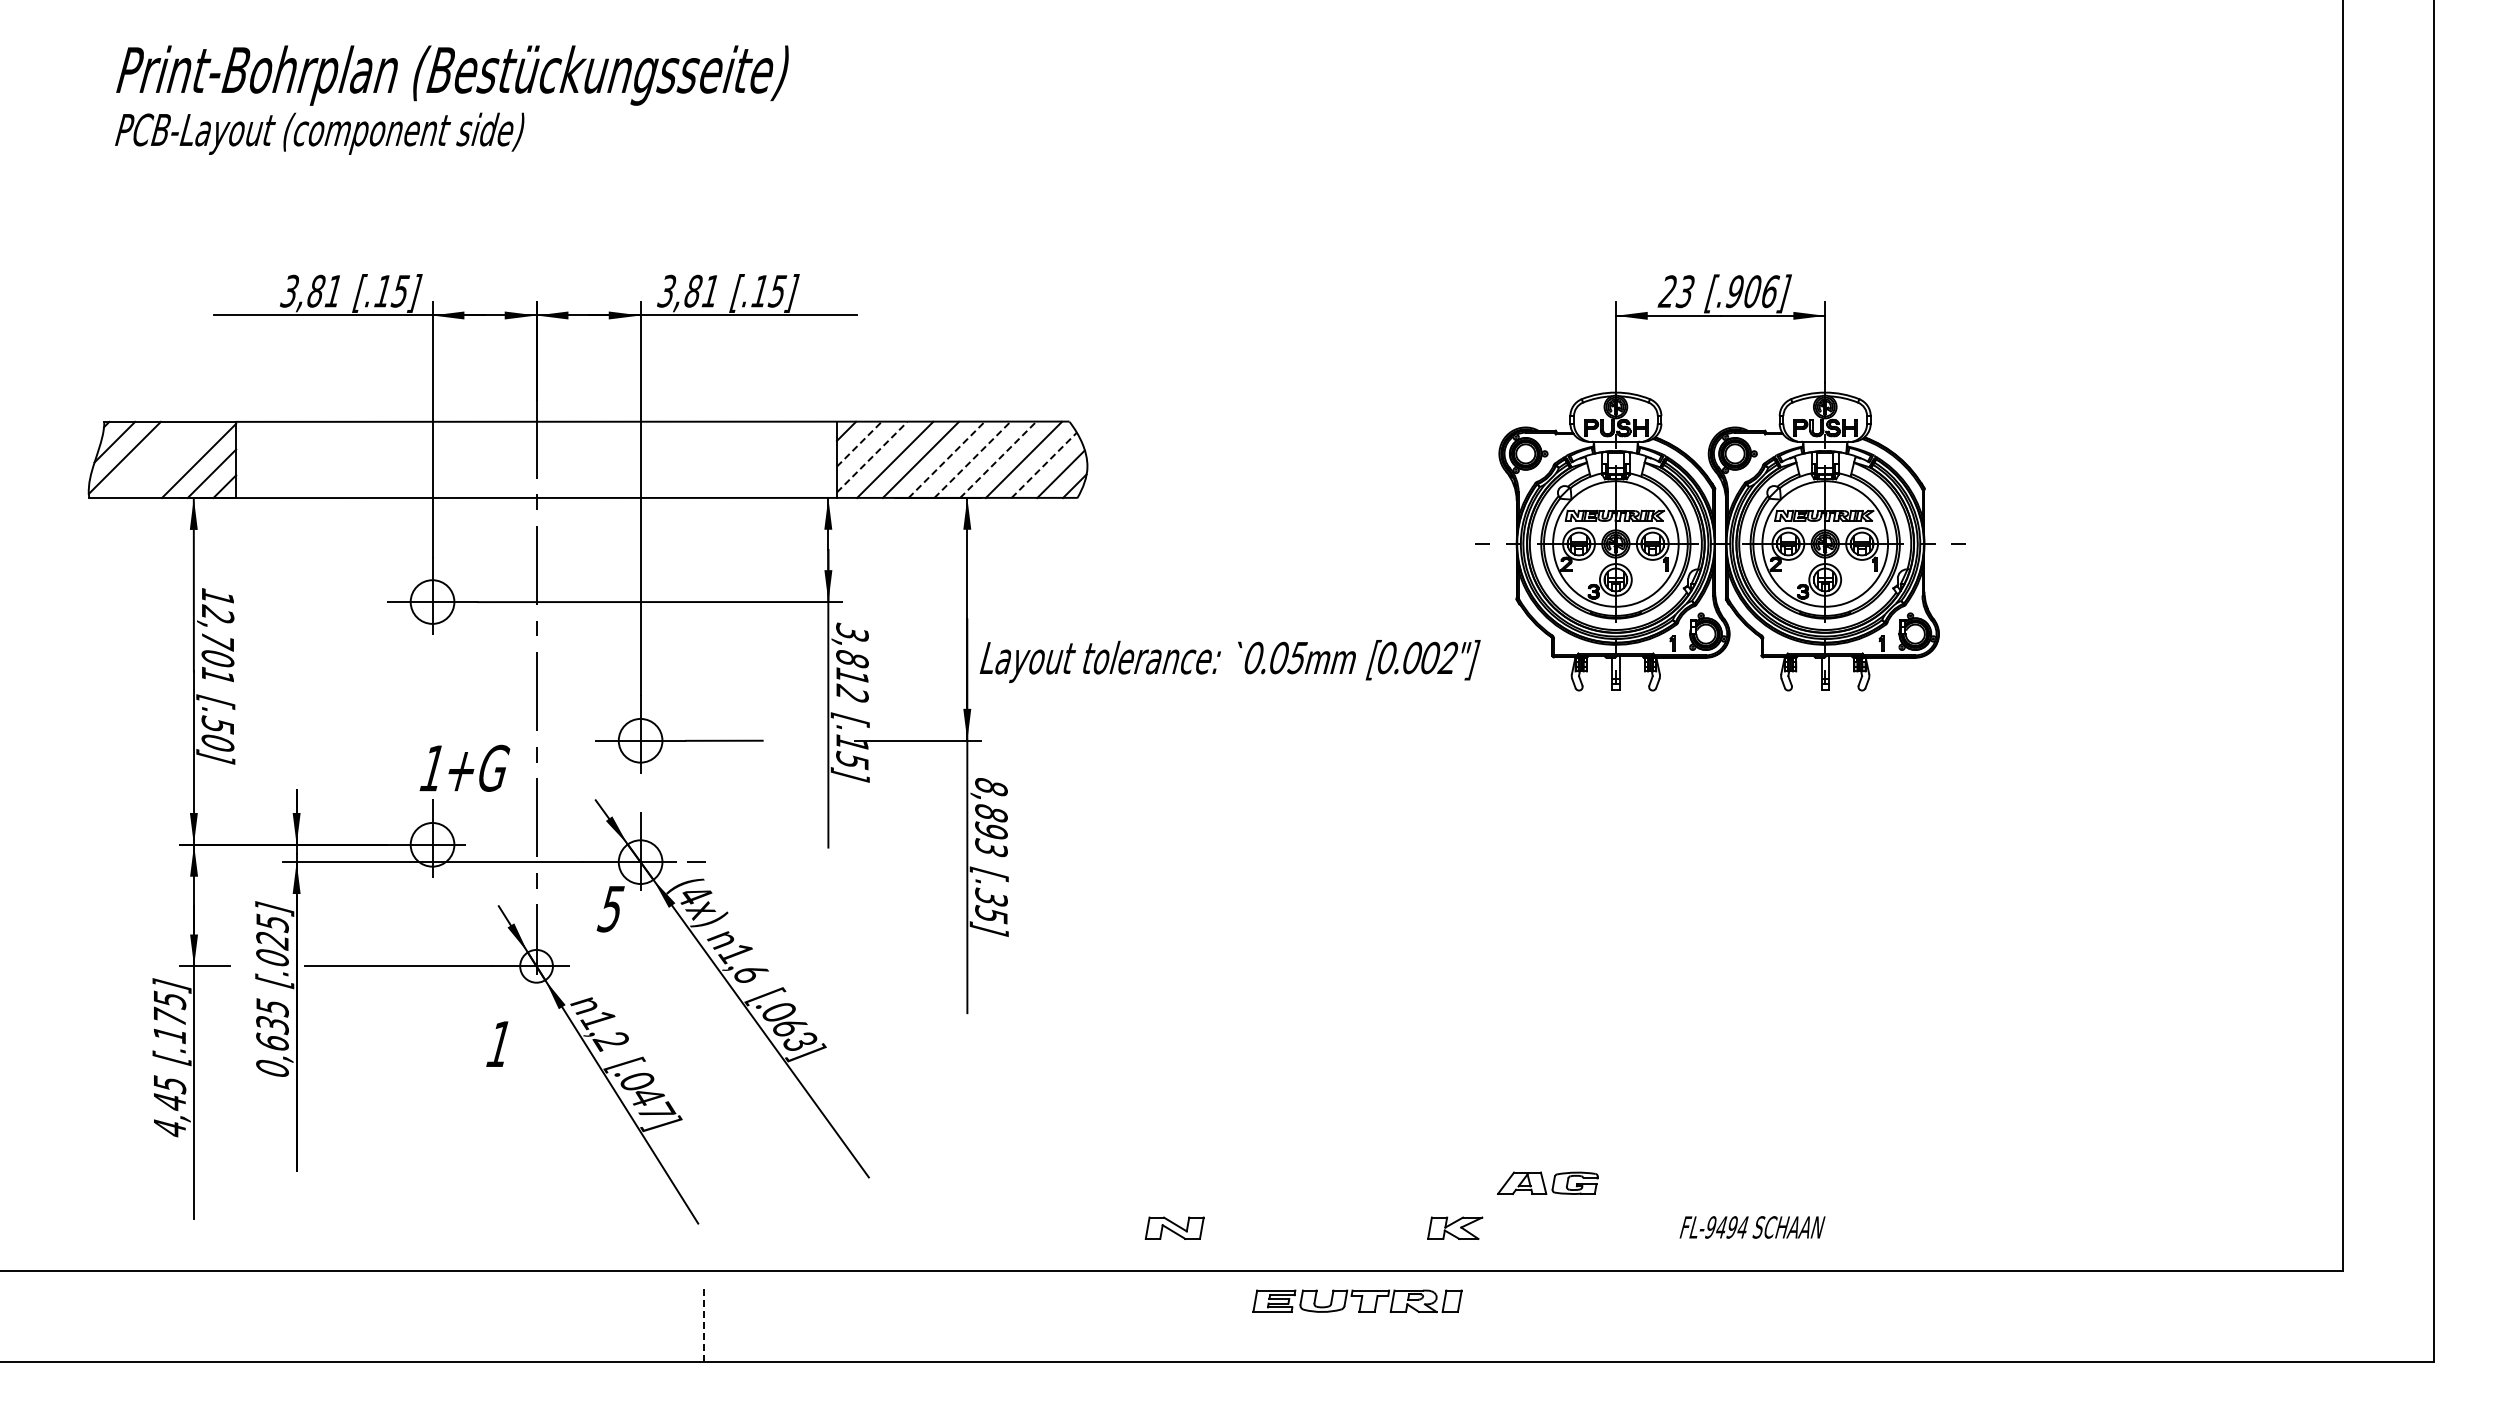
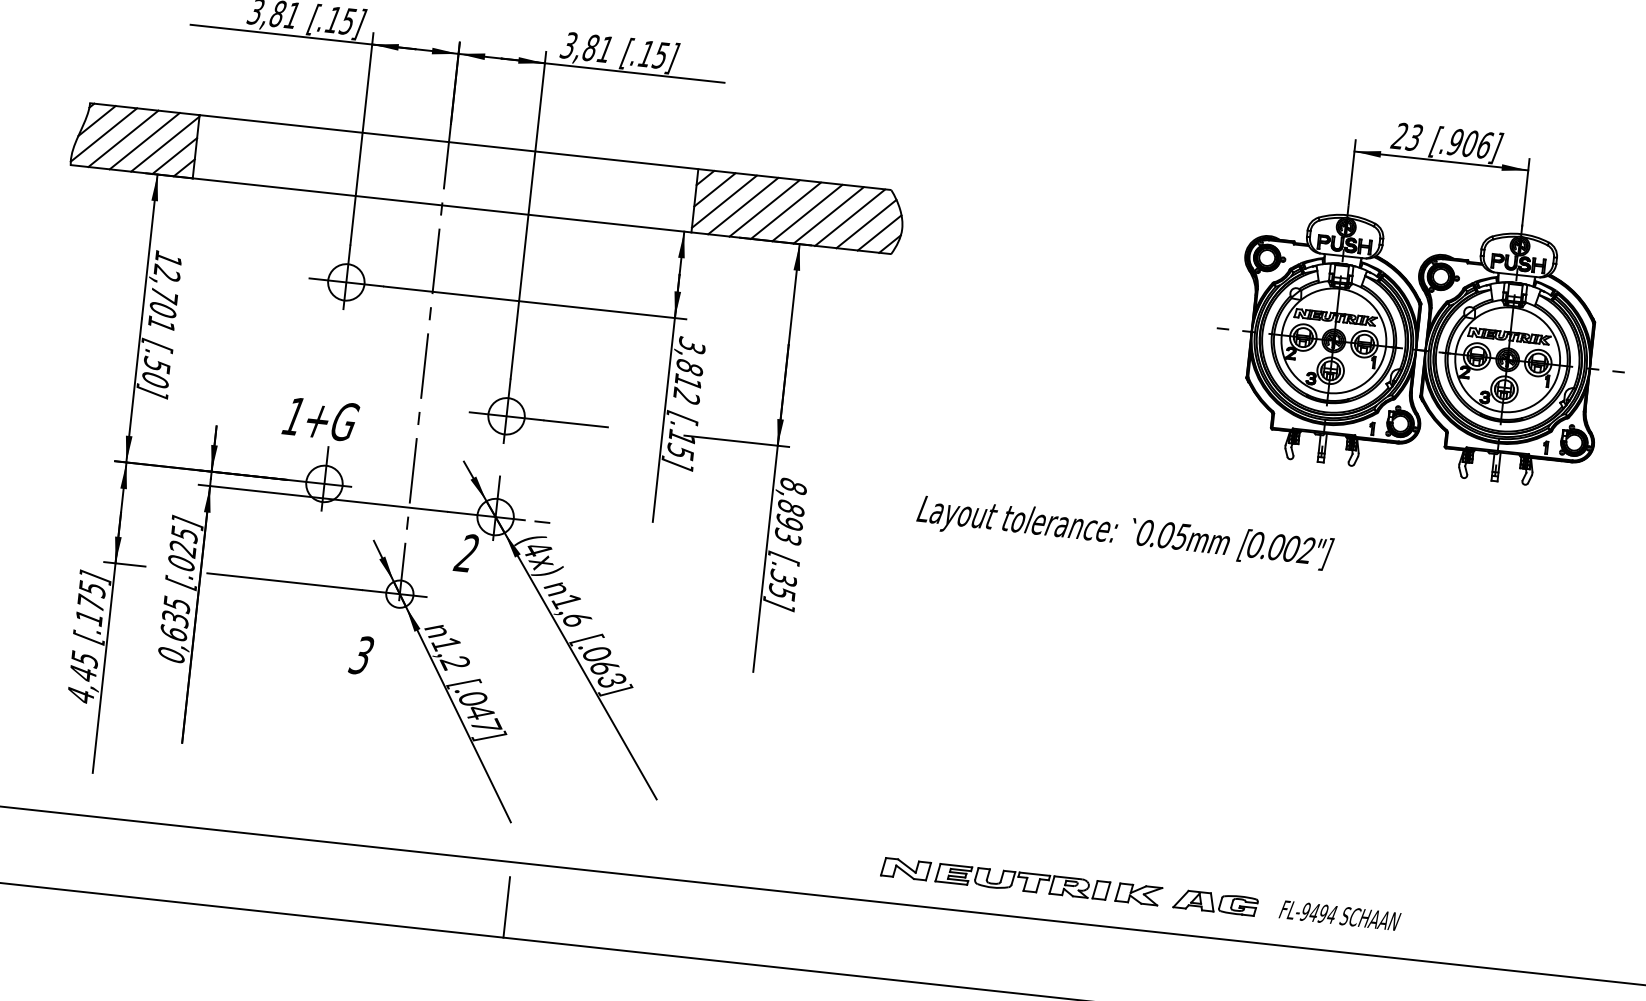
line: (859, 444) -> (714, 190), dashed -> solid
line: (872, 457) -> (724, 202), dashed -> solid
line: (148, 459) -> (123, 138), added
line: (174, 459) -> (145, 140), added
line: (946, 459) -> (785, 210), dashed -> solid
line: (972, 459) -> (807, 212), dashed -> solid
line: (998, 459) -> (829, 215), dashed -> solid
line: (1044, 465) -> (866, 224), dashed -> solid
text: (1229, 661) -> (1124, 533), moved
text: (464, 767) -> (320, 418), moved
text: (610, 908) -> (466, 552), 5 -> 2
text: (498, 1043) -> (361, 654), 1 -> 3
part: (1547, 1182) -> (1215, 902), moved
text: (1752, 1227) -> (1340, 915), moved
part: (1357, 1300) -> (1022, 881), moved
line: (704, 1324) -> (506, 906), dashed -> solid

